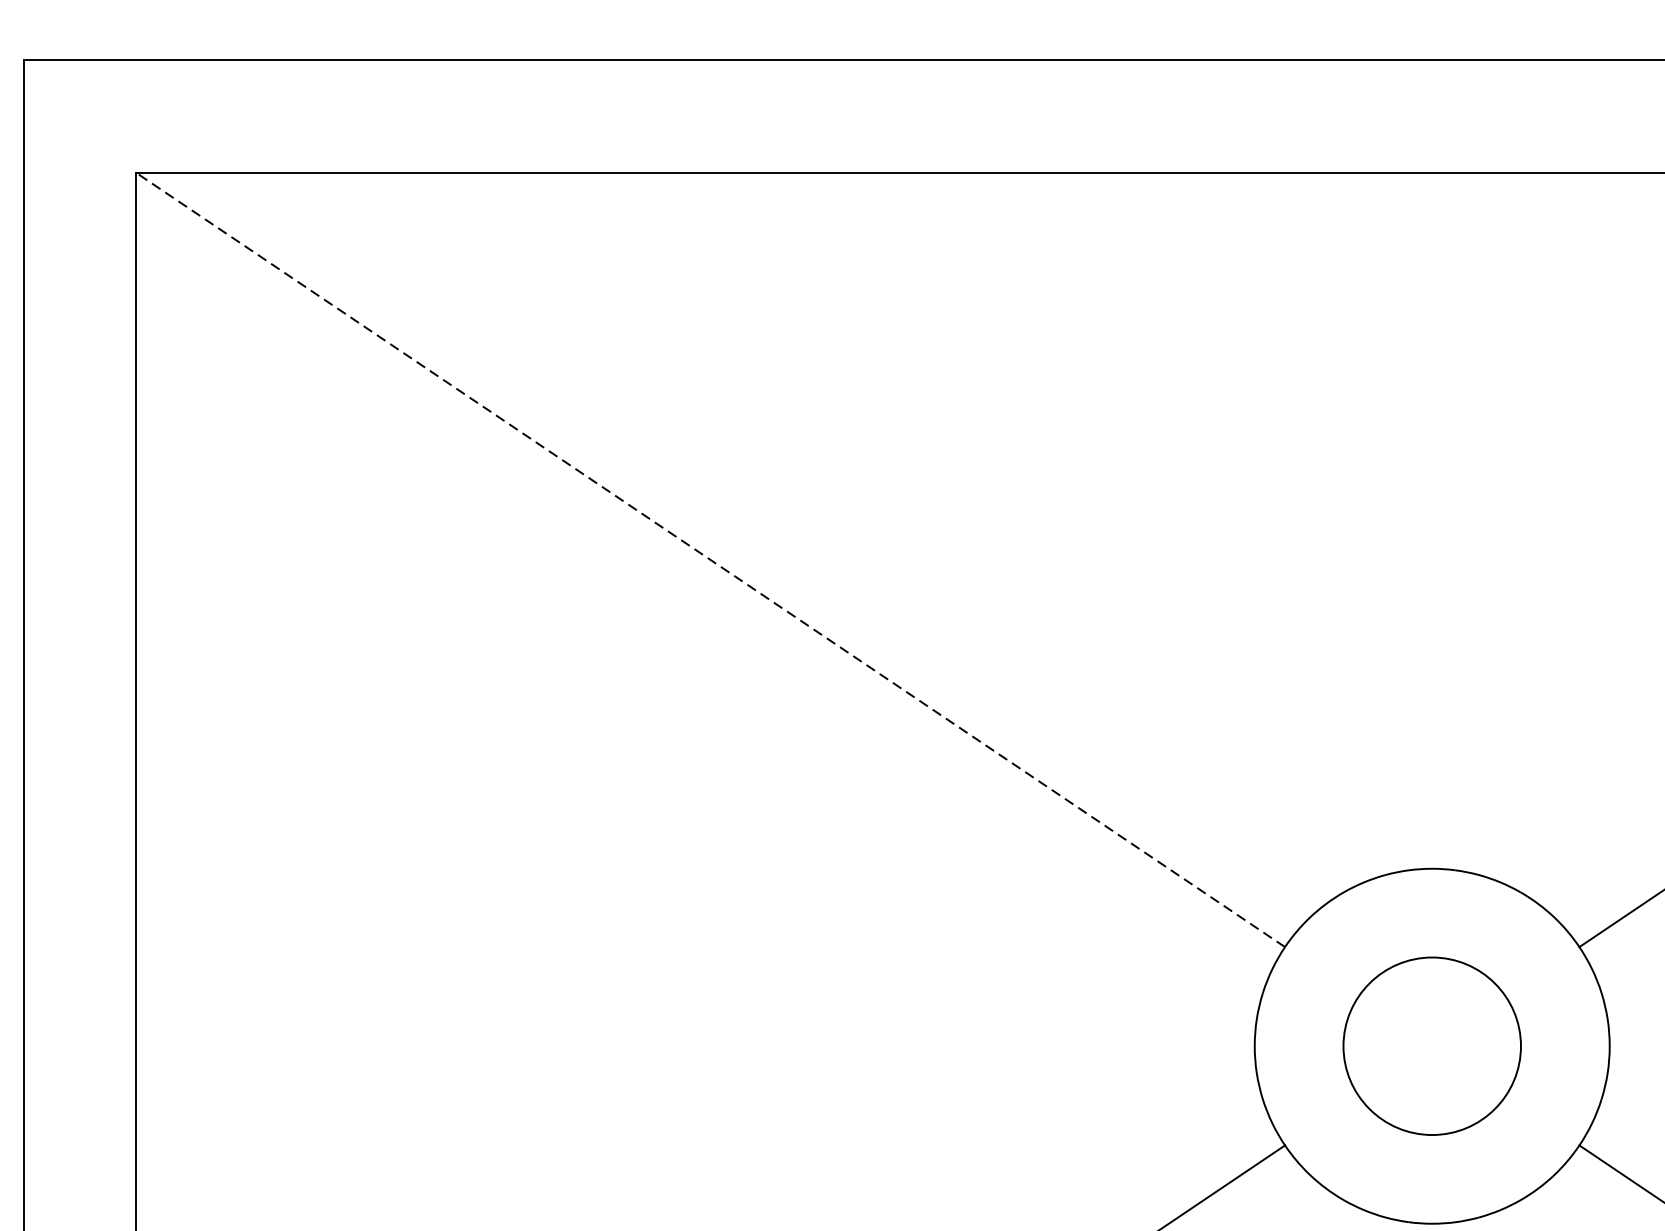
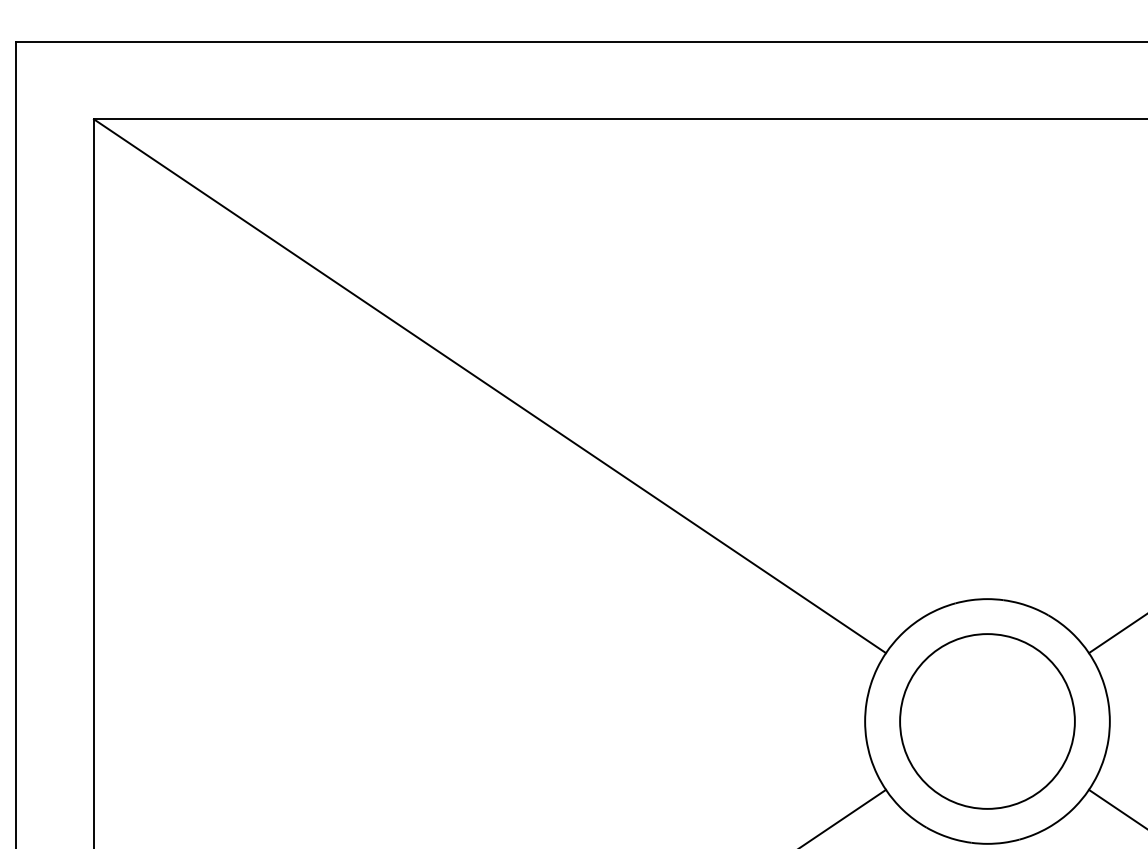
line: (711, 560) -> (490, 386), dashed -> solid
circle: (1432, 1046) -> (987, 721), size x1.43

